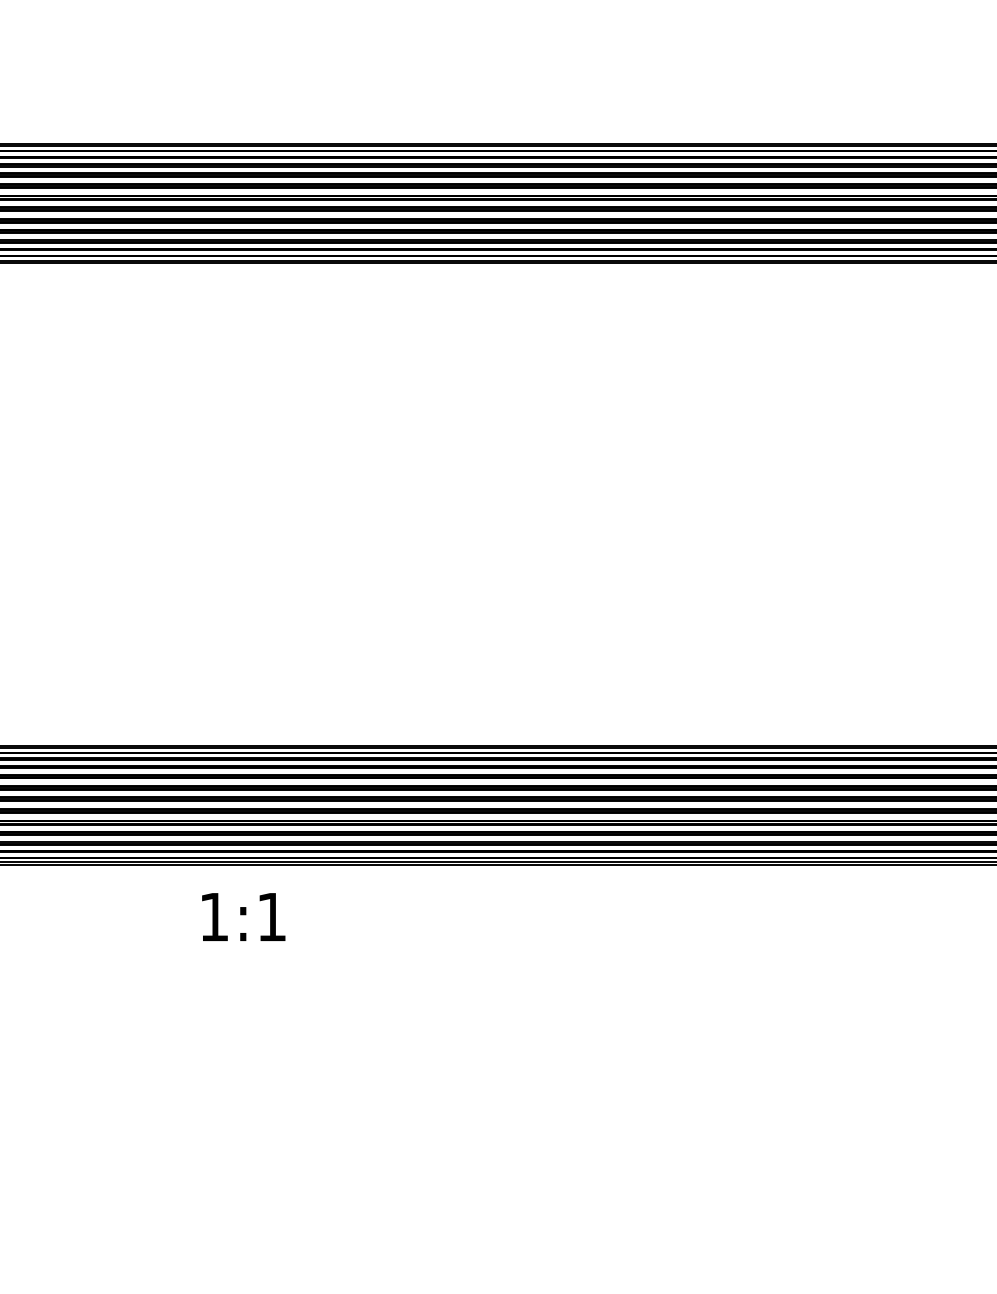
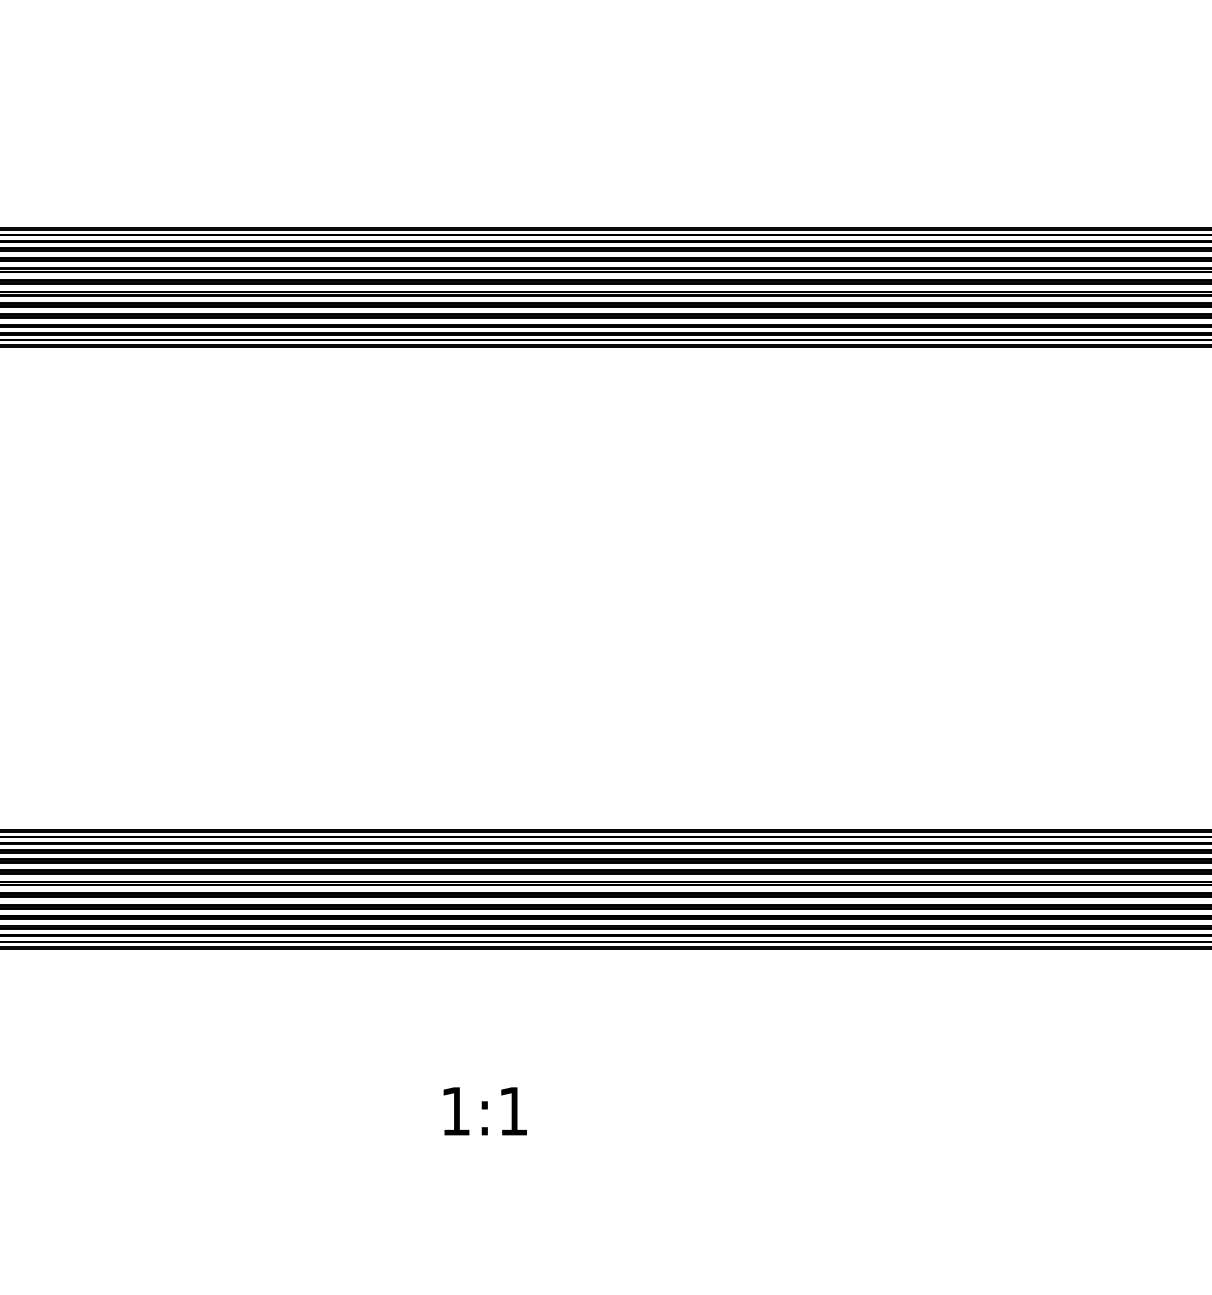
text: (242, 917) -> (484, 1111), moved

